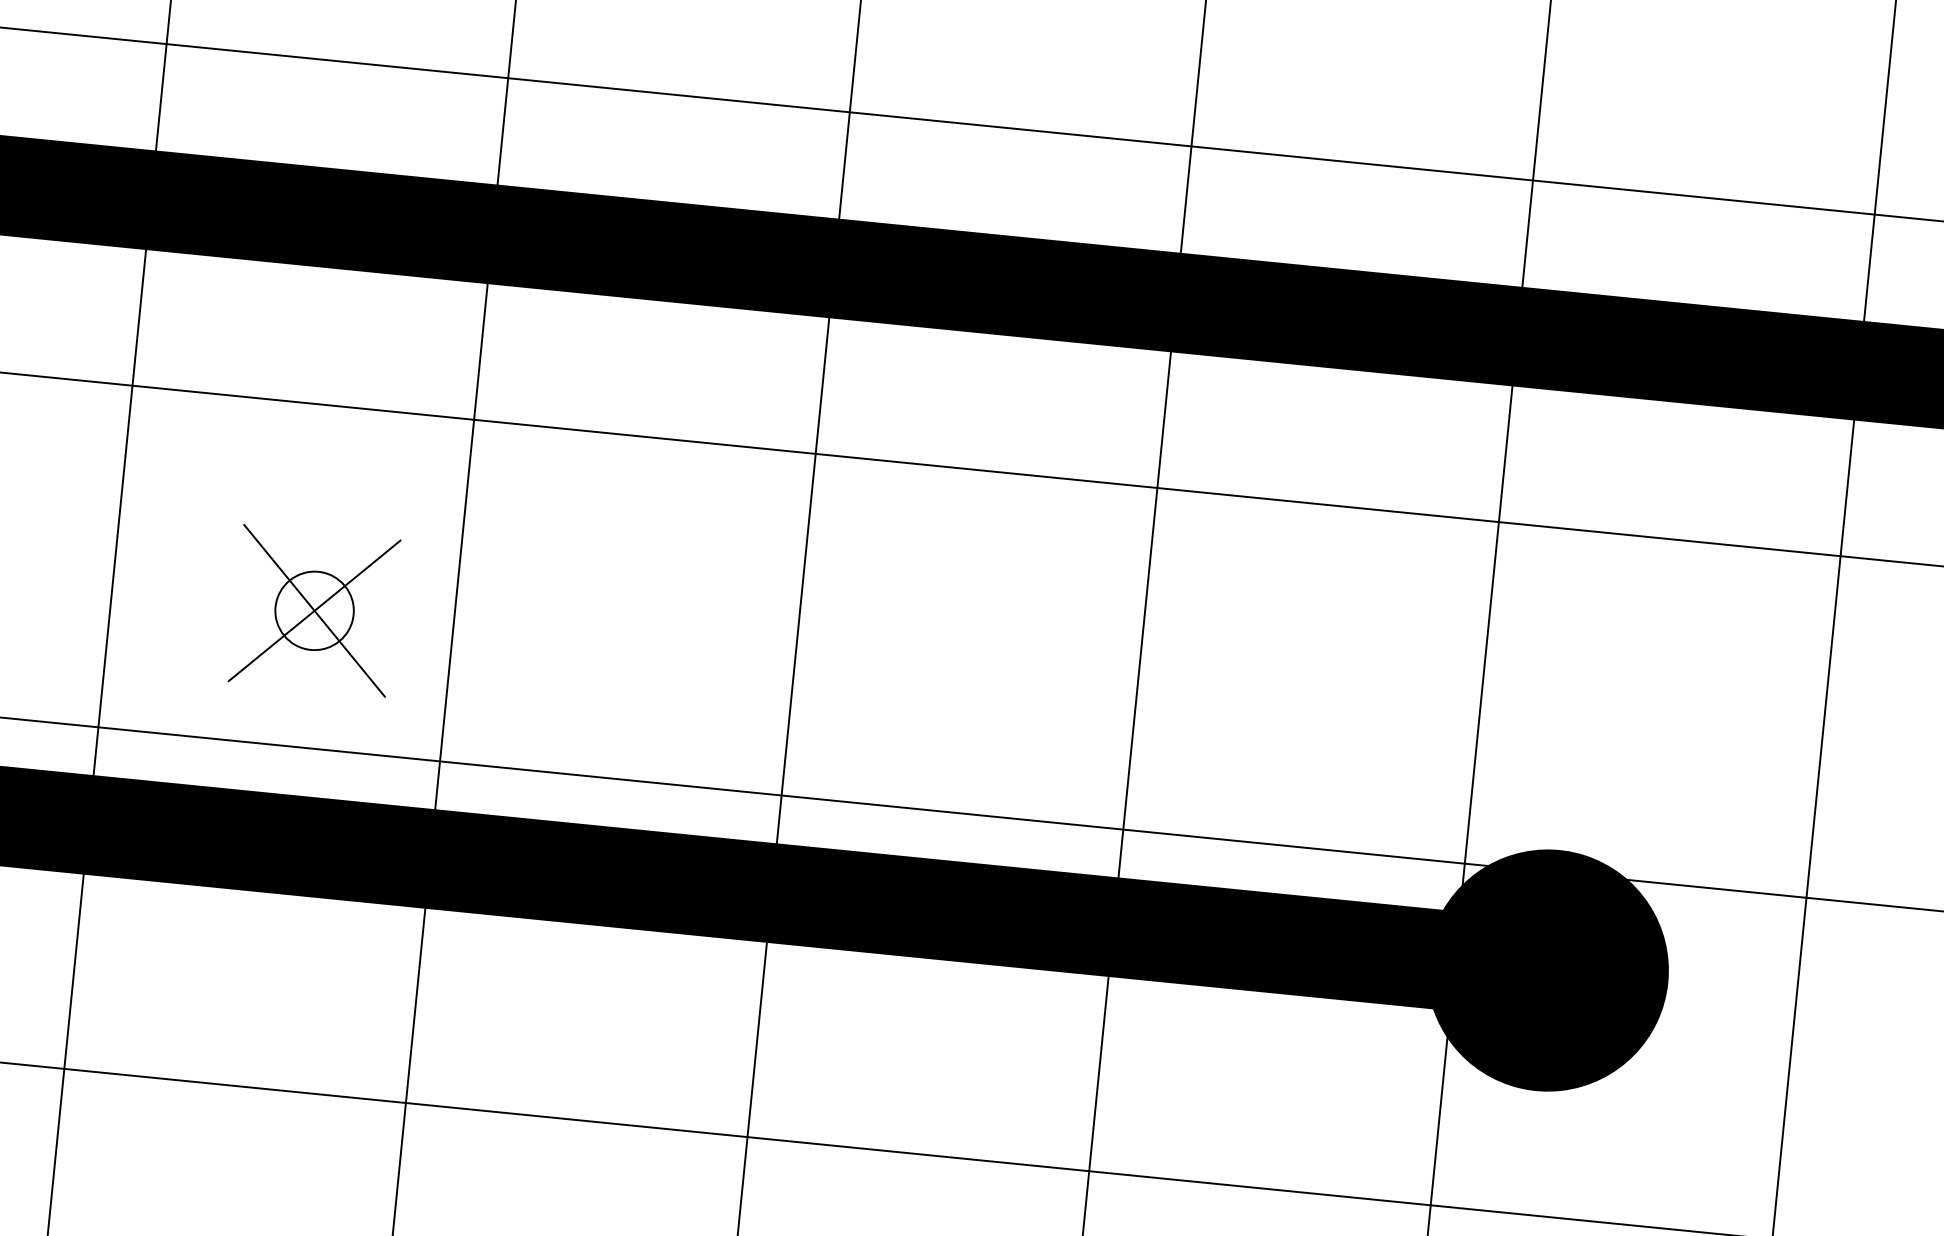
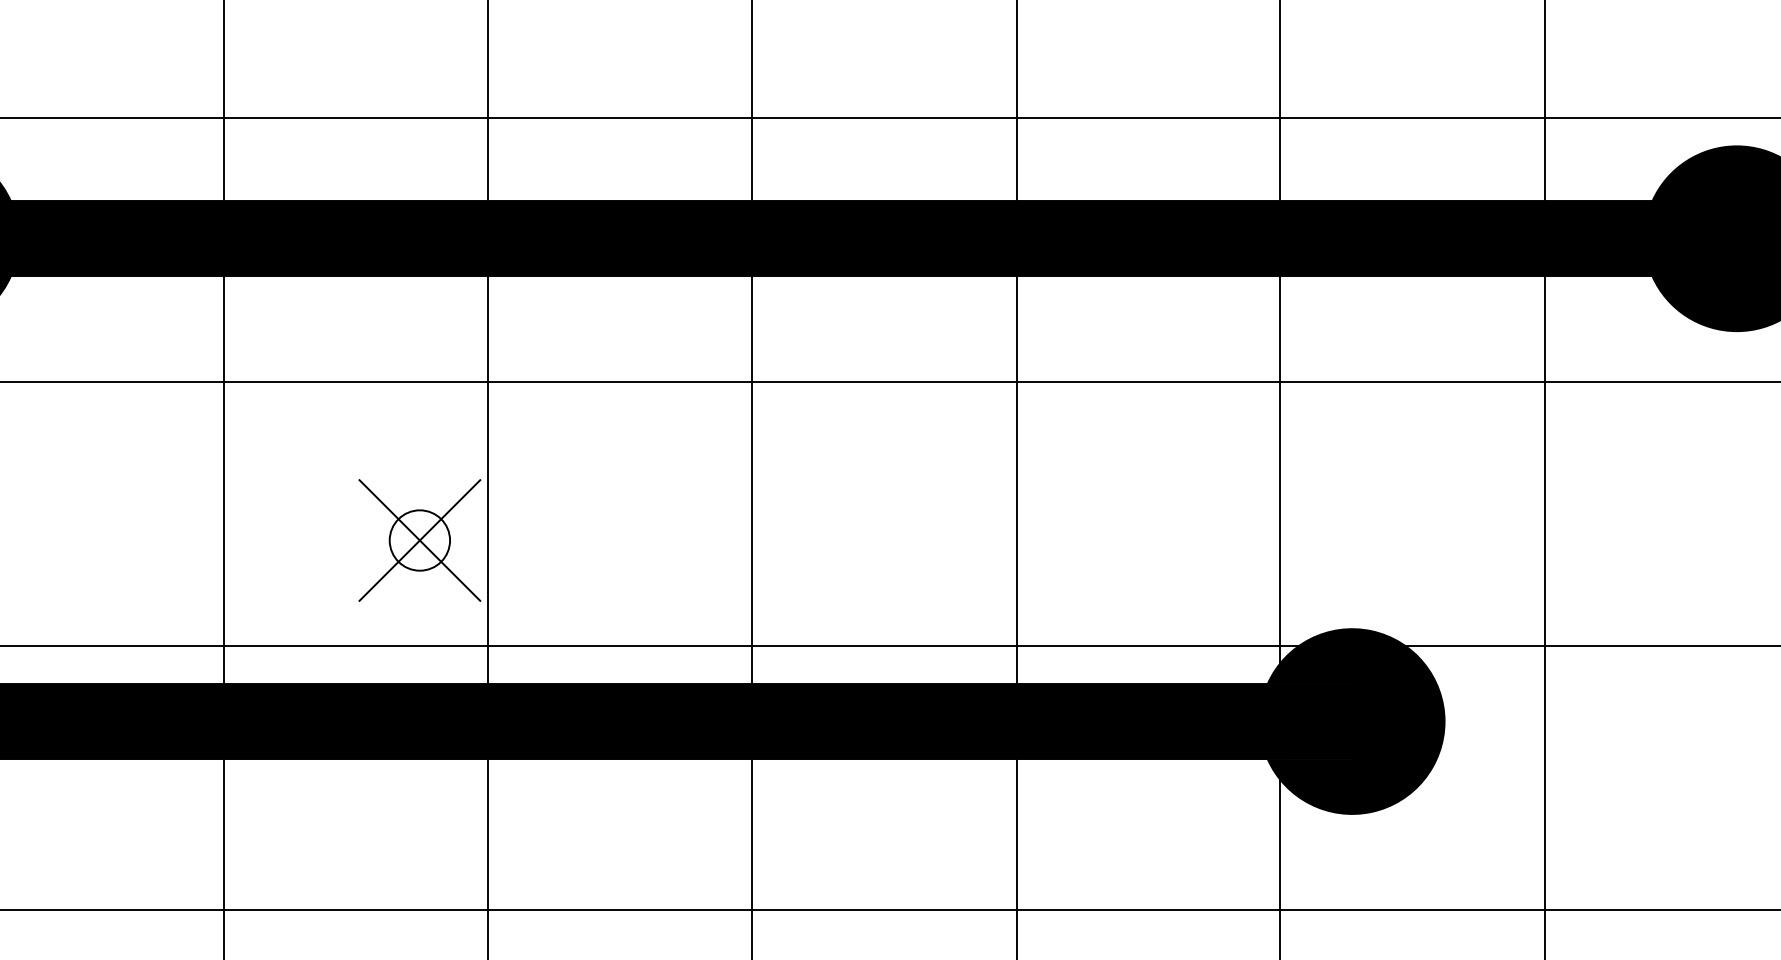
part: (314, 610) -> (419, 540), moved

